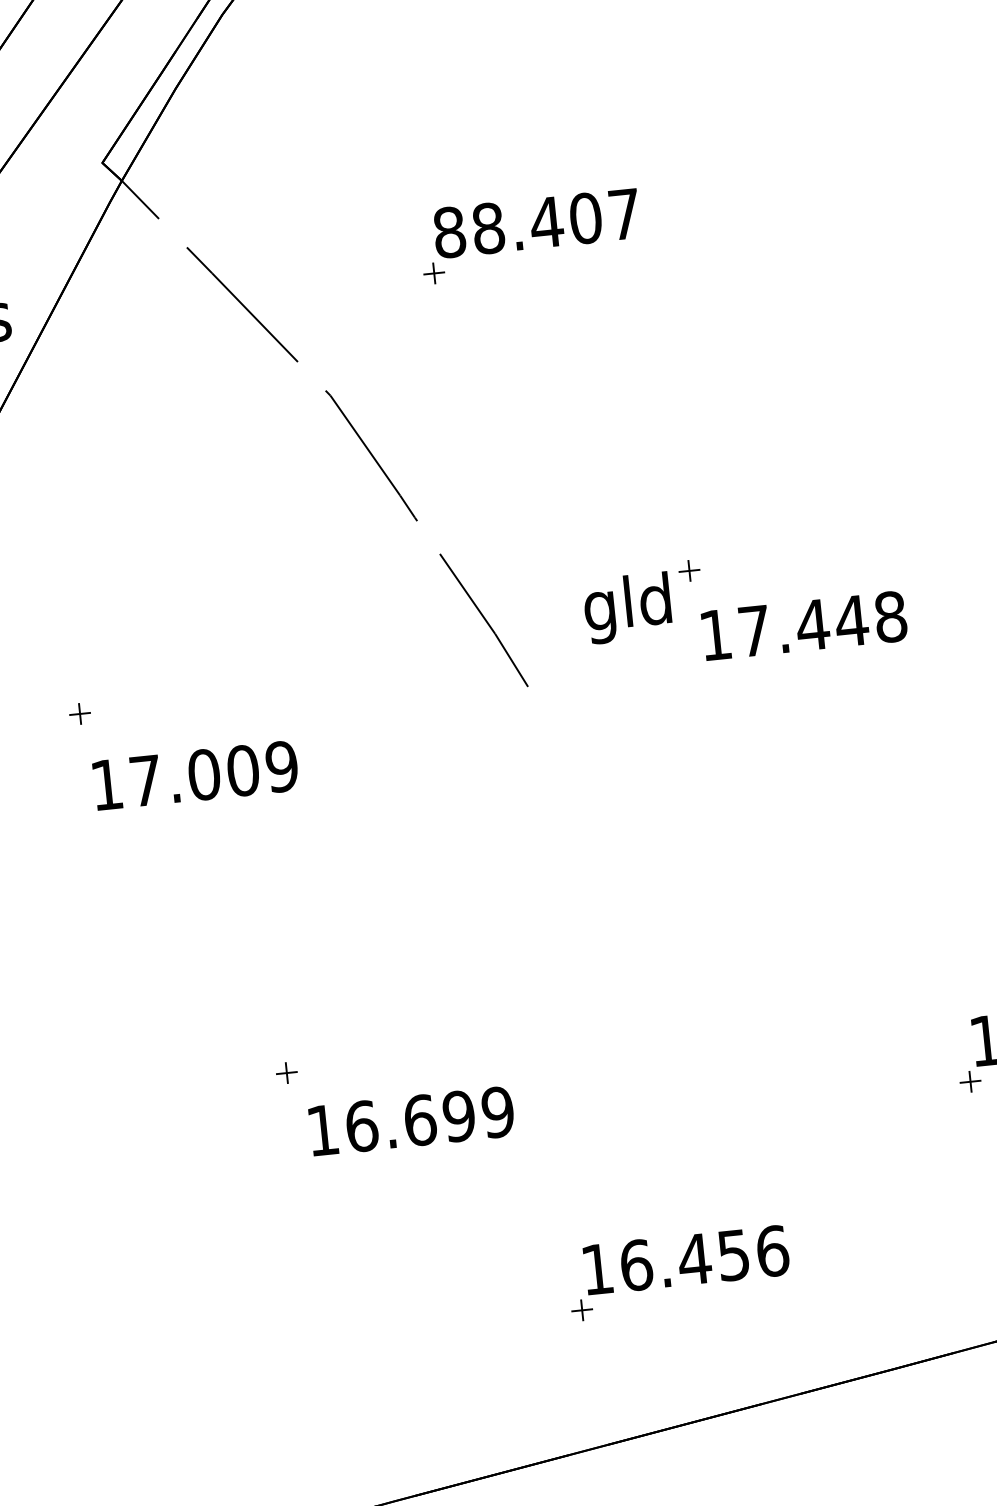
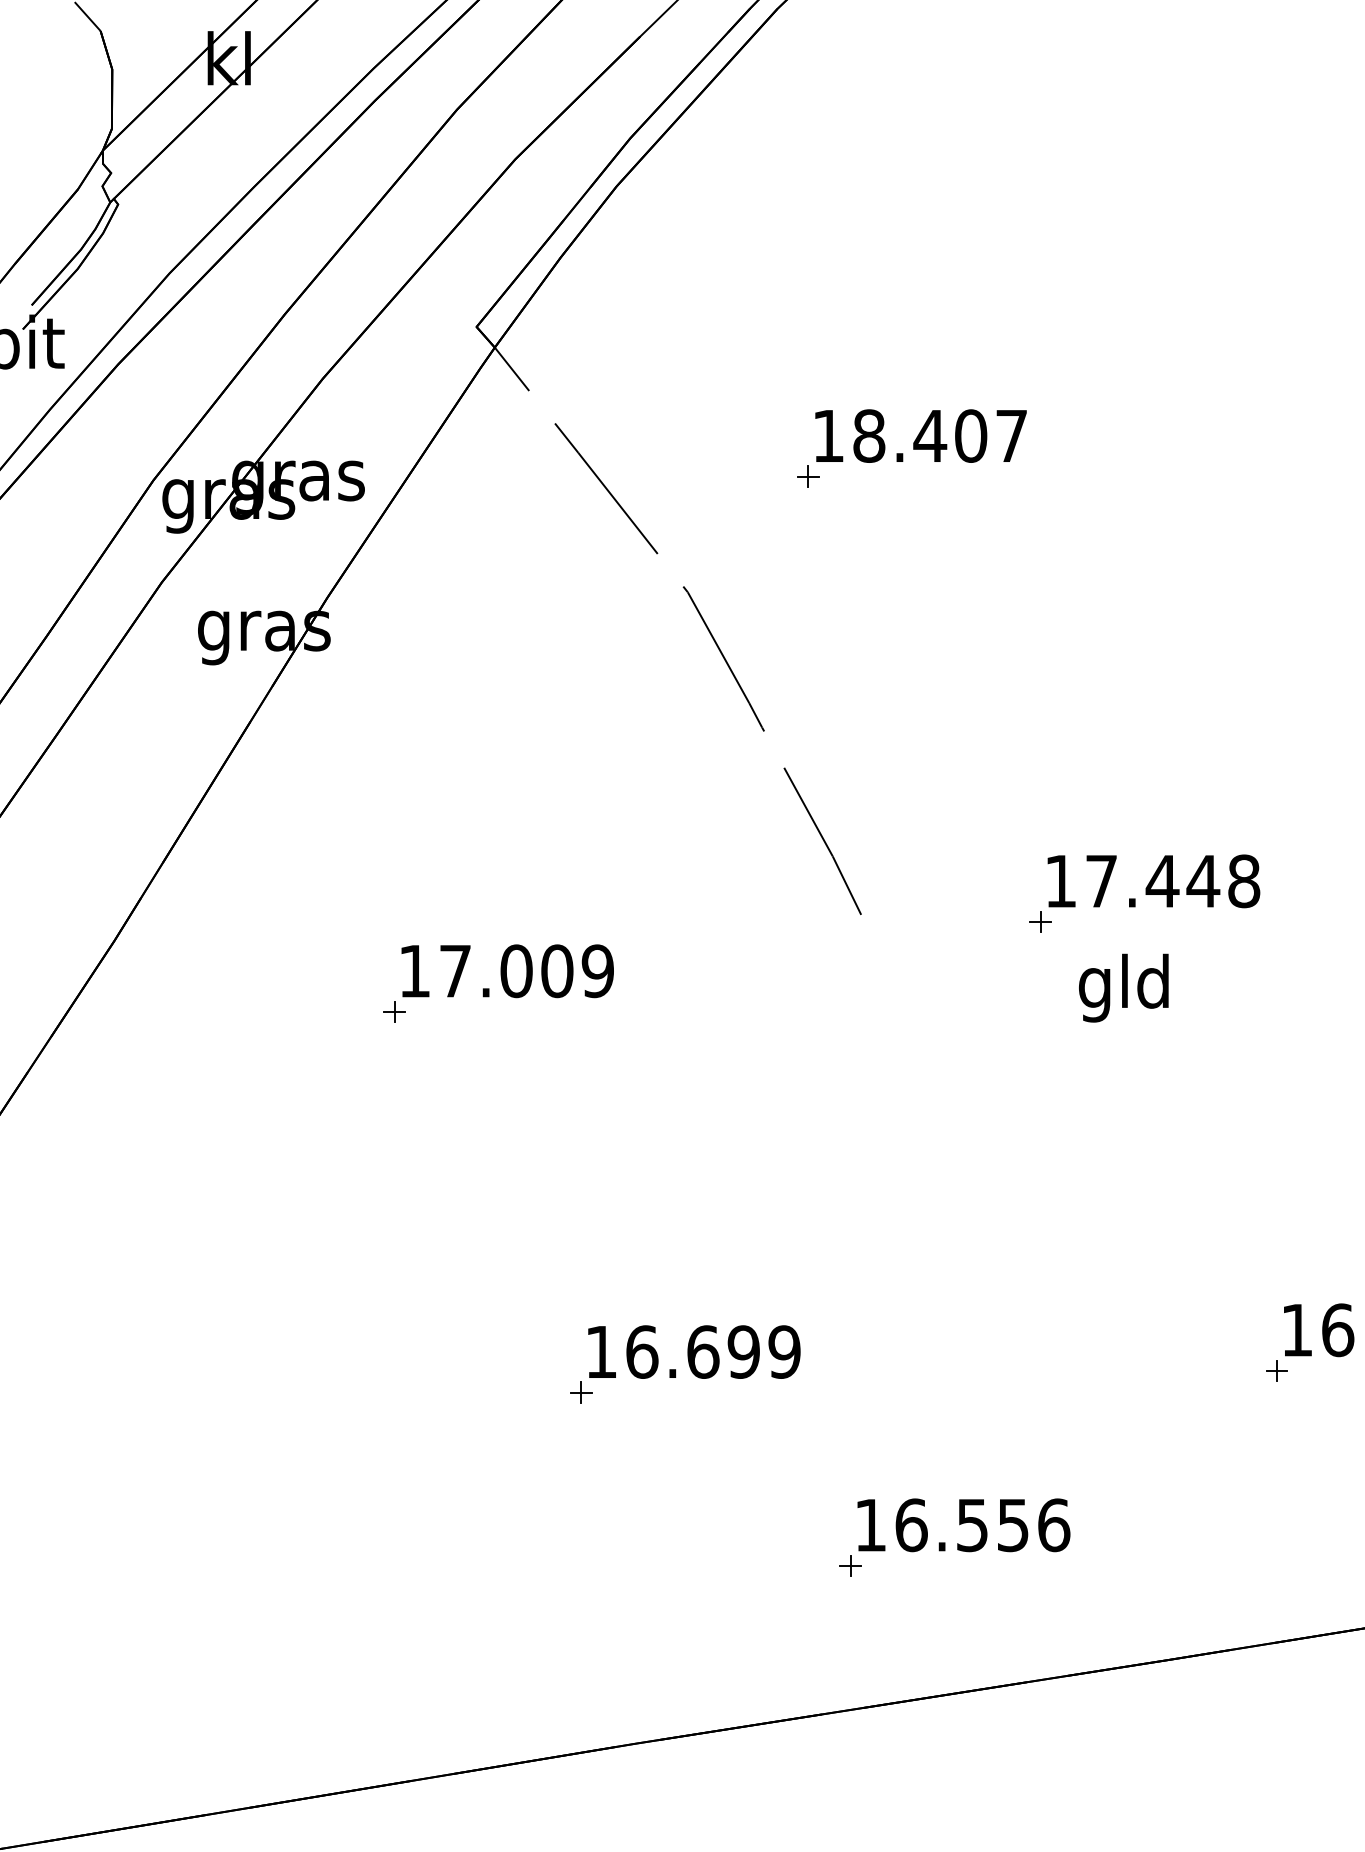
text: (449, 231) -> (828, 435), 88.407 -> 18.407
part: (689, 570) -> (1040, 921), moved
text: (627, 607) -> (1123, 987), moved
part: (79, 713) -> (394, 1011), moved
part: (287, 1072) -> (581, 1392), moved
text: (694, 1259) -> (972, 1525), 16.456 -> 16.556

